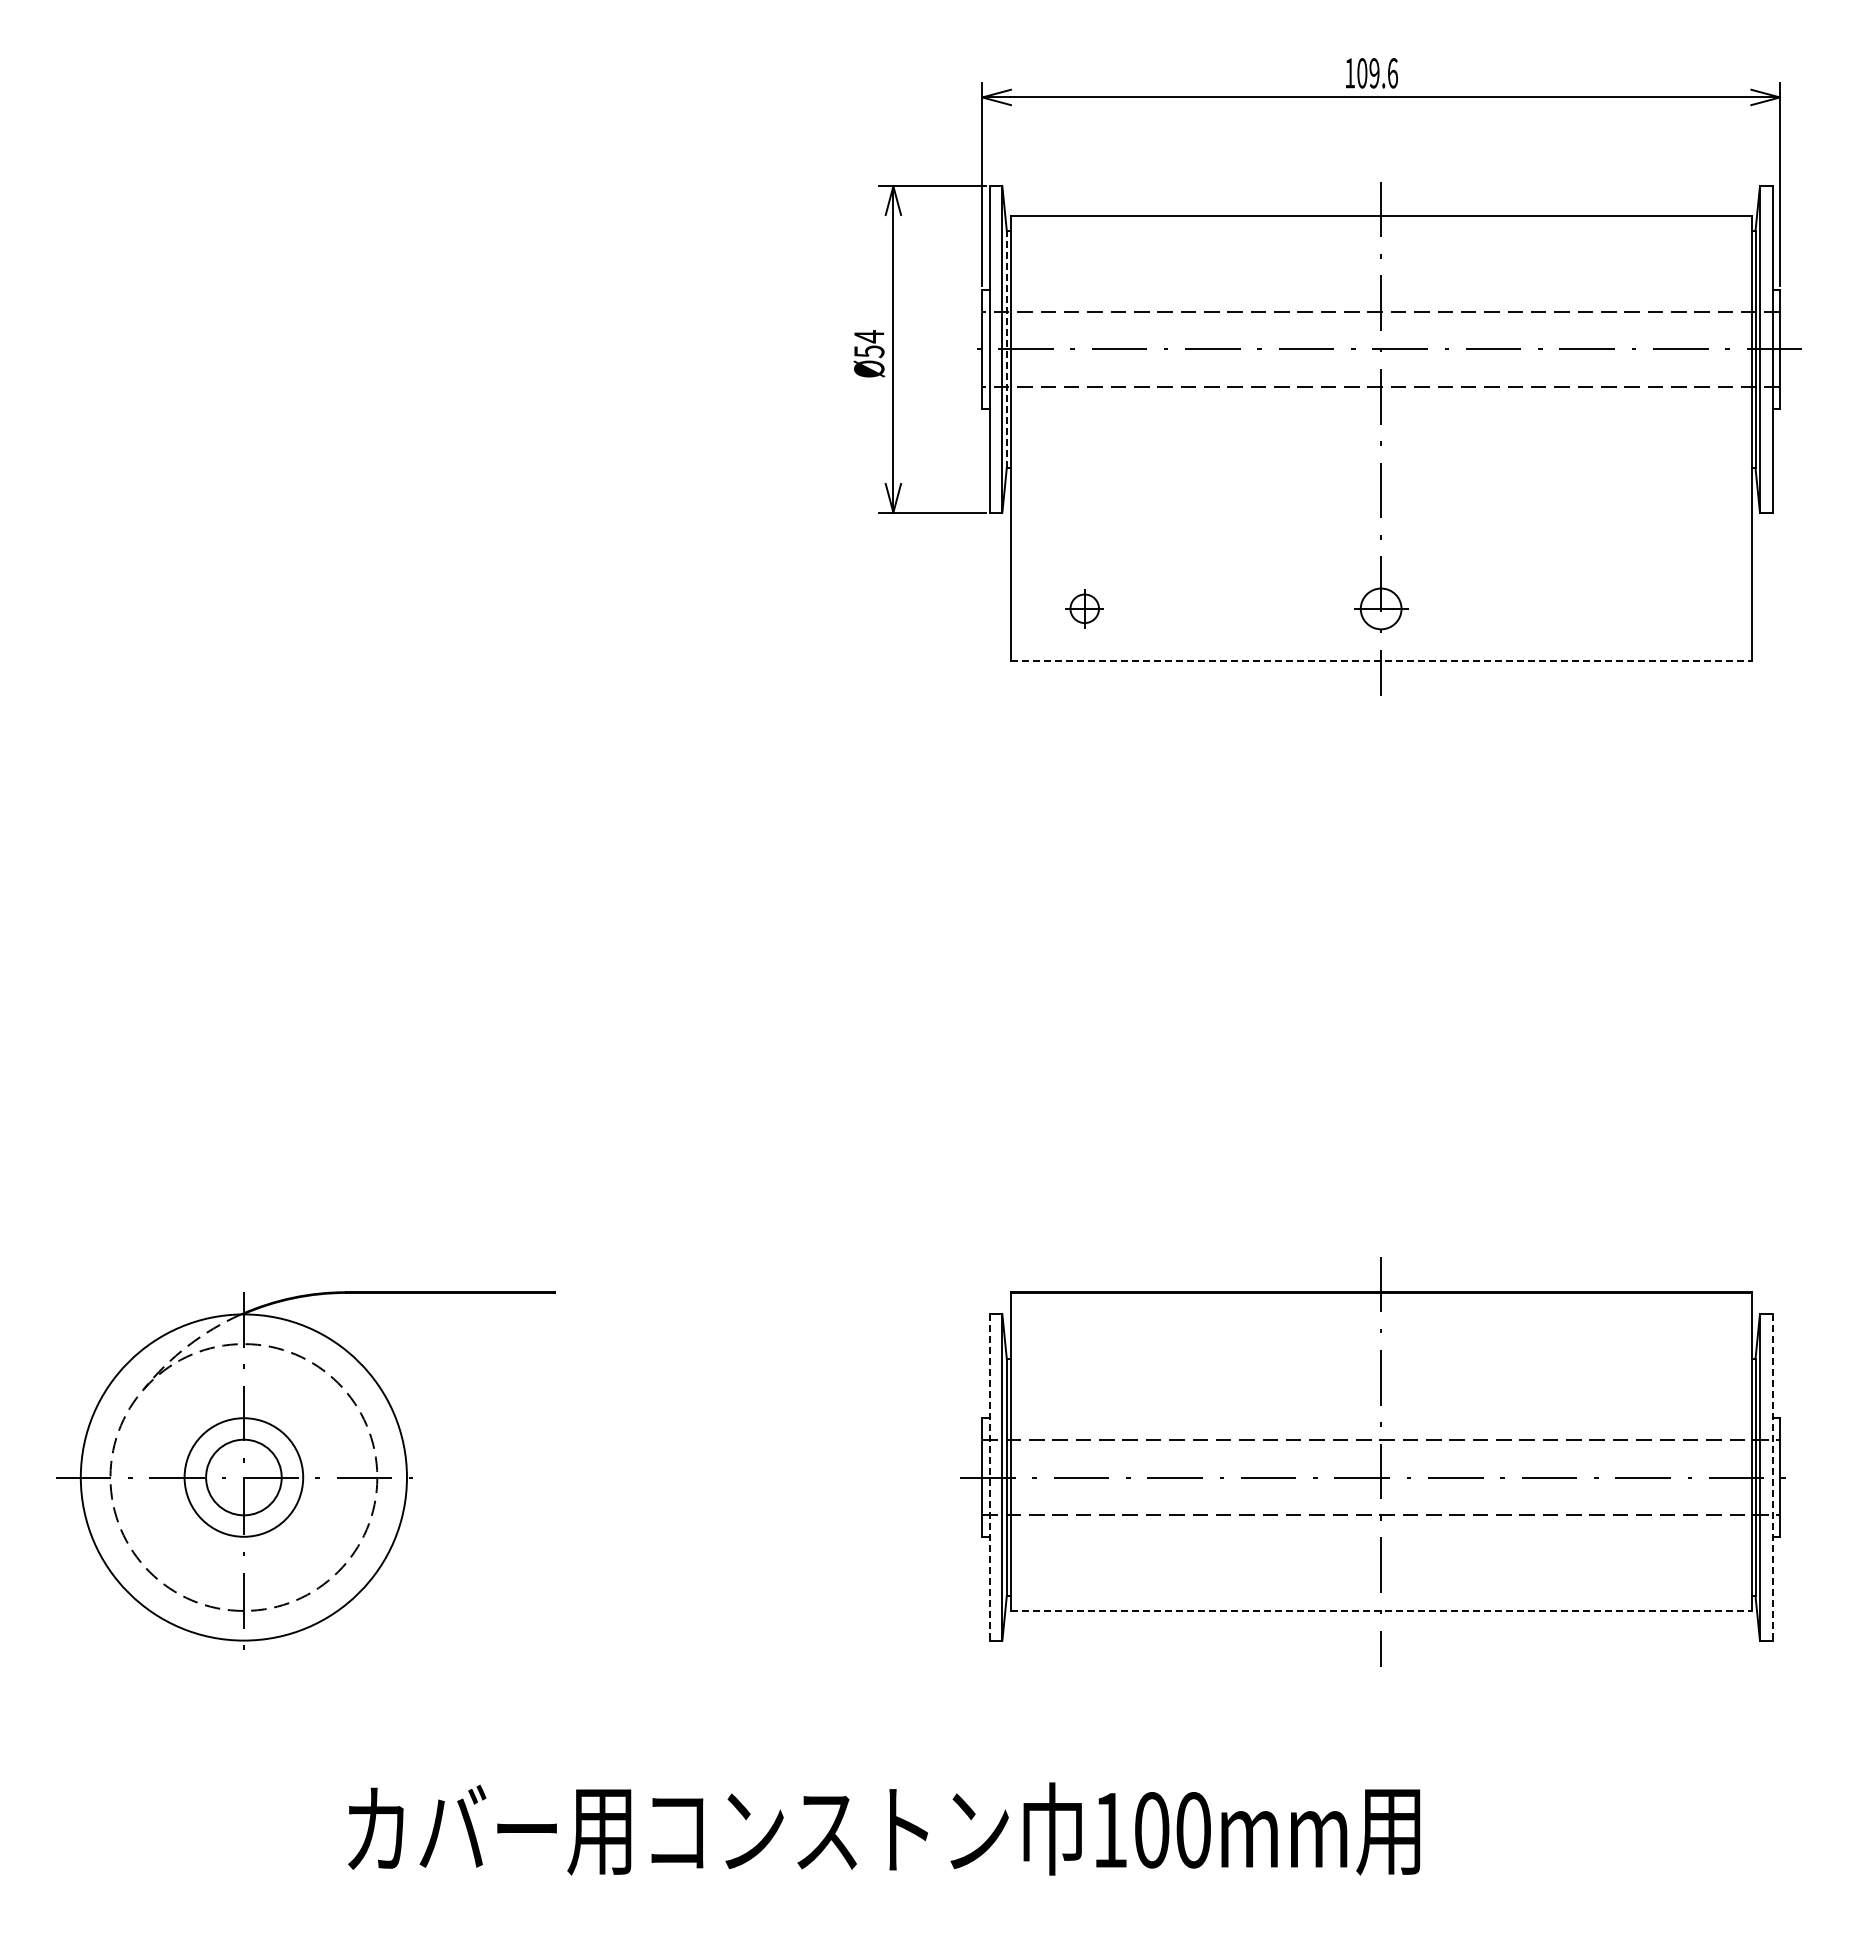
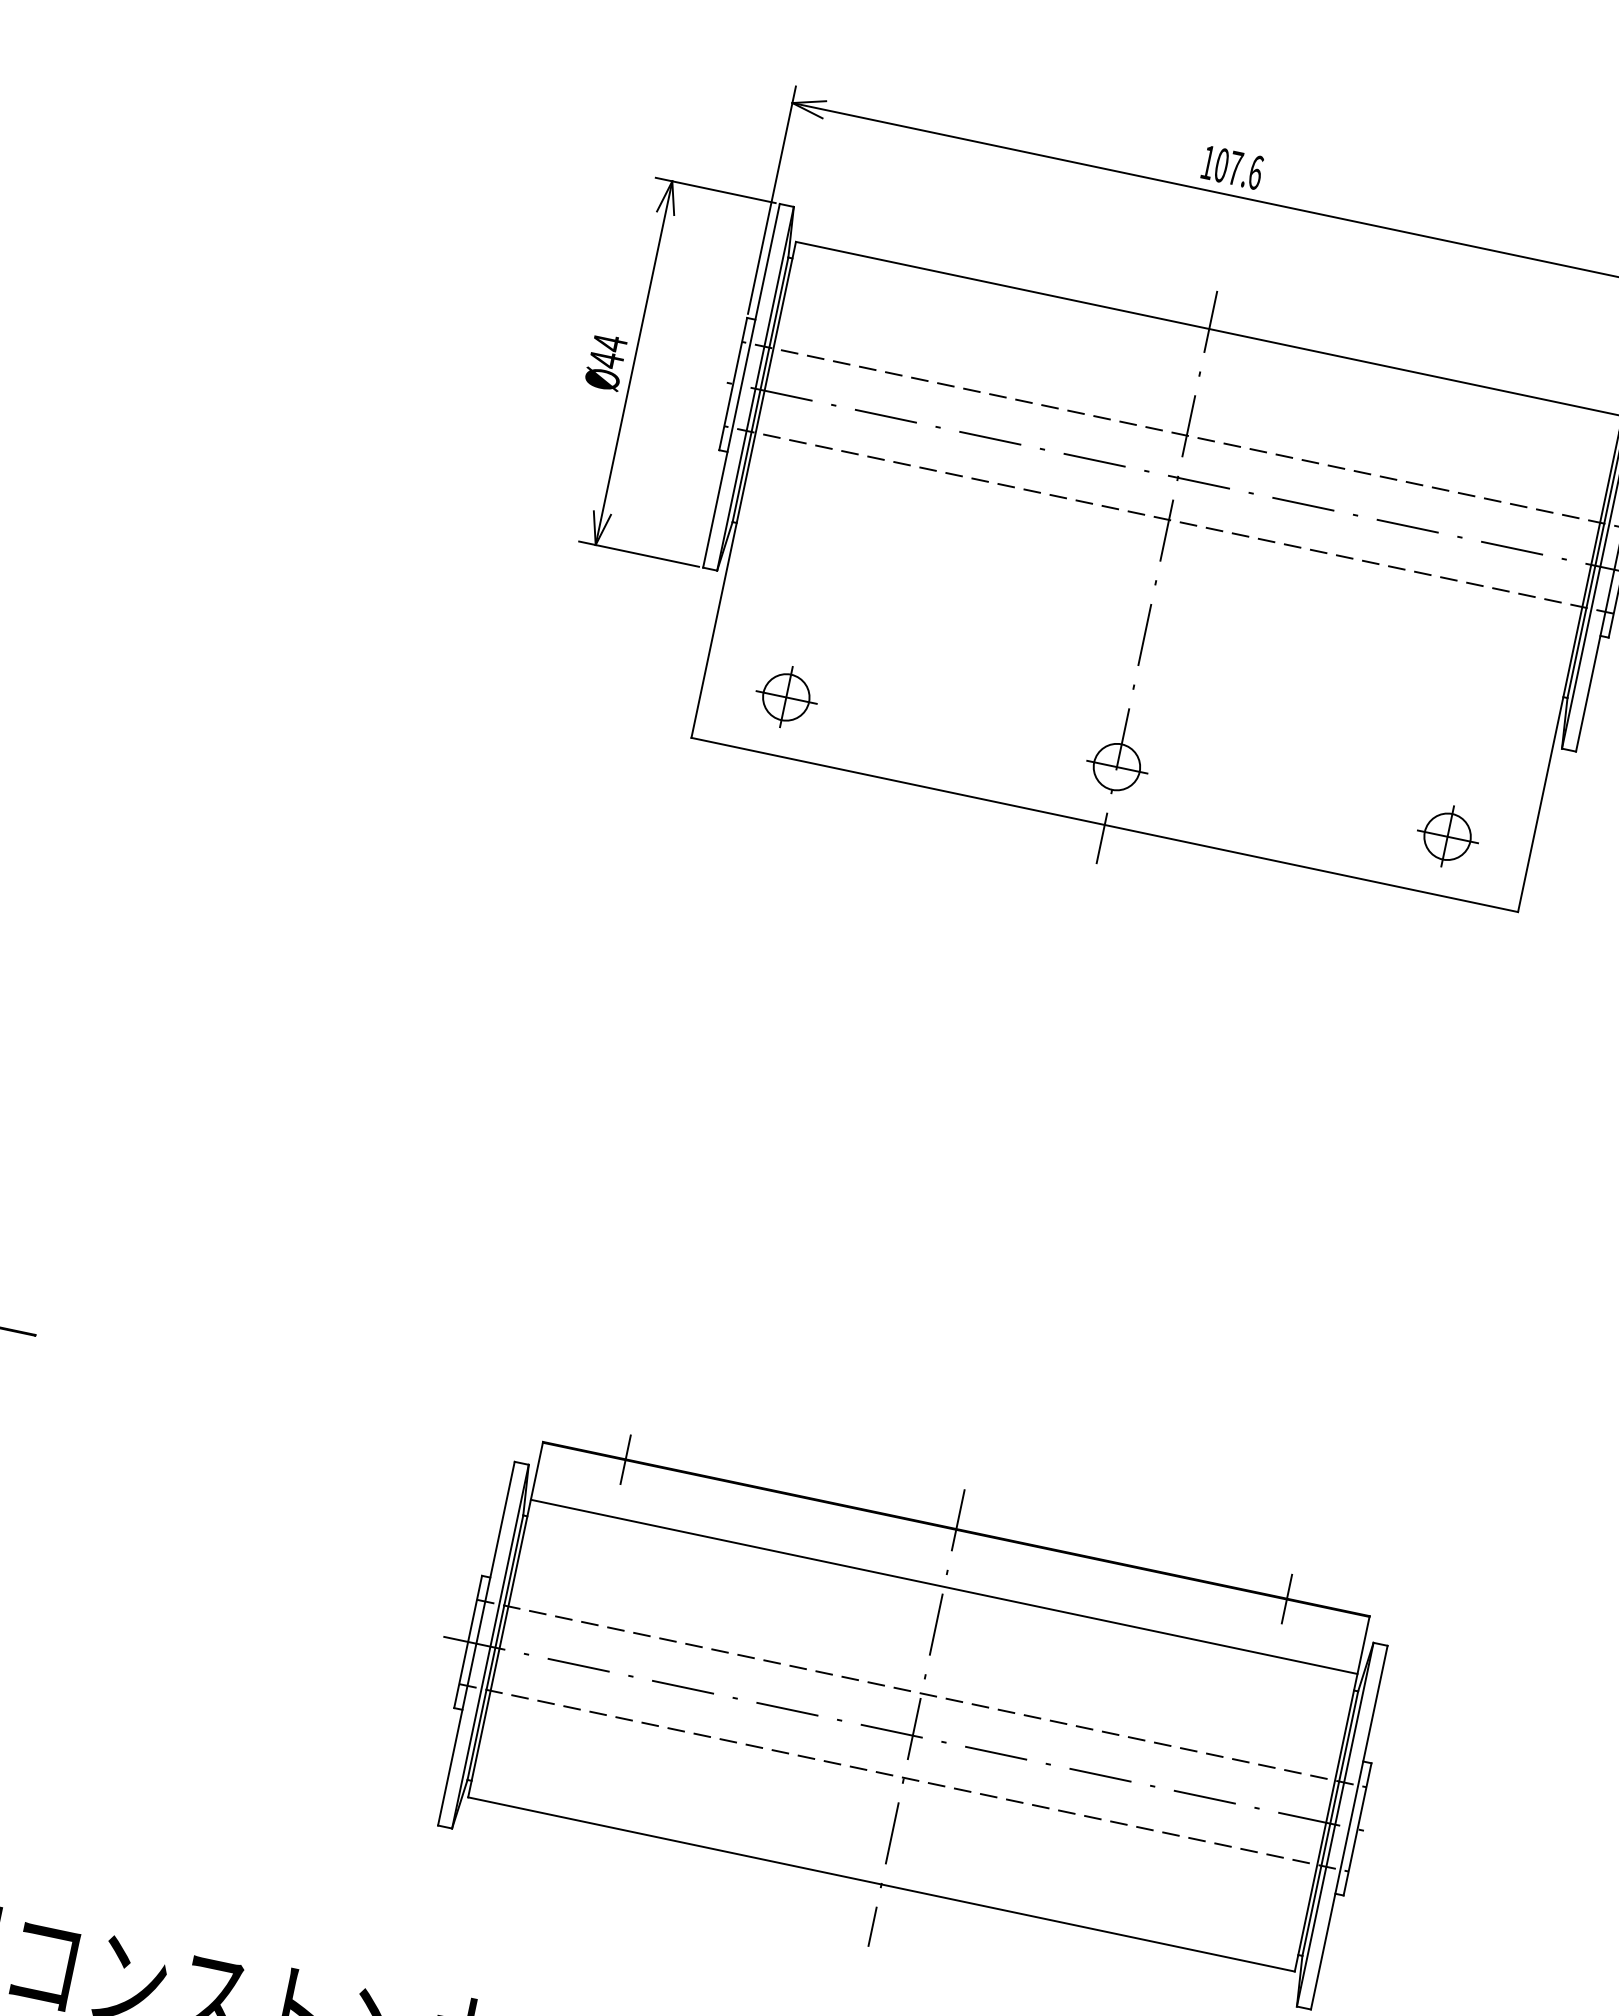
text: (1374, 73) -> (1235, 168), 109.6 -> 107.6
line: (1006, 349) -> (760, 389), dashed -> solid
text: (869, 351) -> (606, 359), Ø54 -> Ø44
part: (1084, 608) -> (786, 696), size x1.43
part: (1677, 608) -> (1447, 836), added
line: (1381, 660) -> (1105, 824), dashed -> solid
line: (1084, 1292) -> (625, 1459), added
line: (1677, 1292) -> (1286, 1598), added
line: (1380, 1344) -> (943, 1587), added
line: (989, 1478) -> (475, 1644), dashed -> solid
line: (1772, 1478) -> (1348, 1828), dashed -> solid
line: (1381, 1610) -> (881, 1884), dashed -> solid

